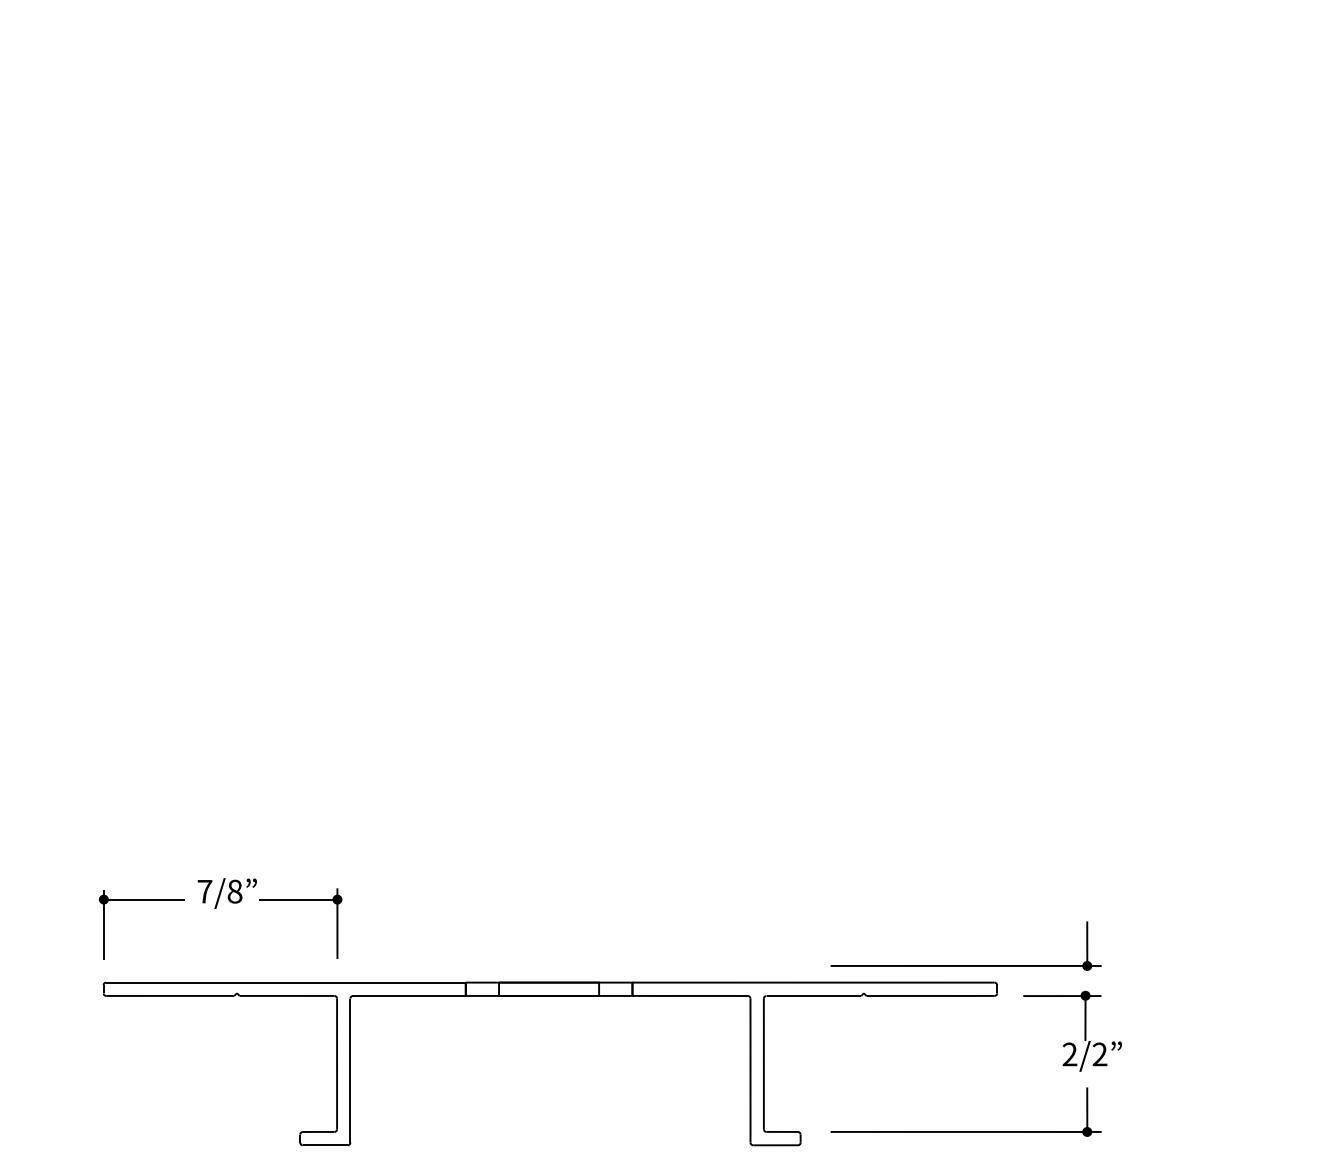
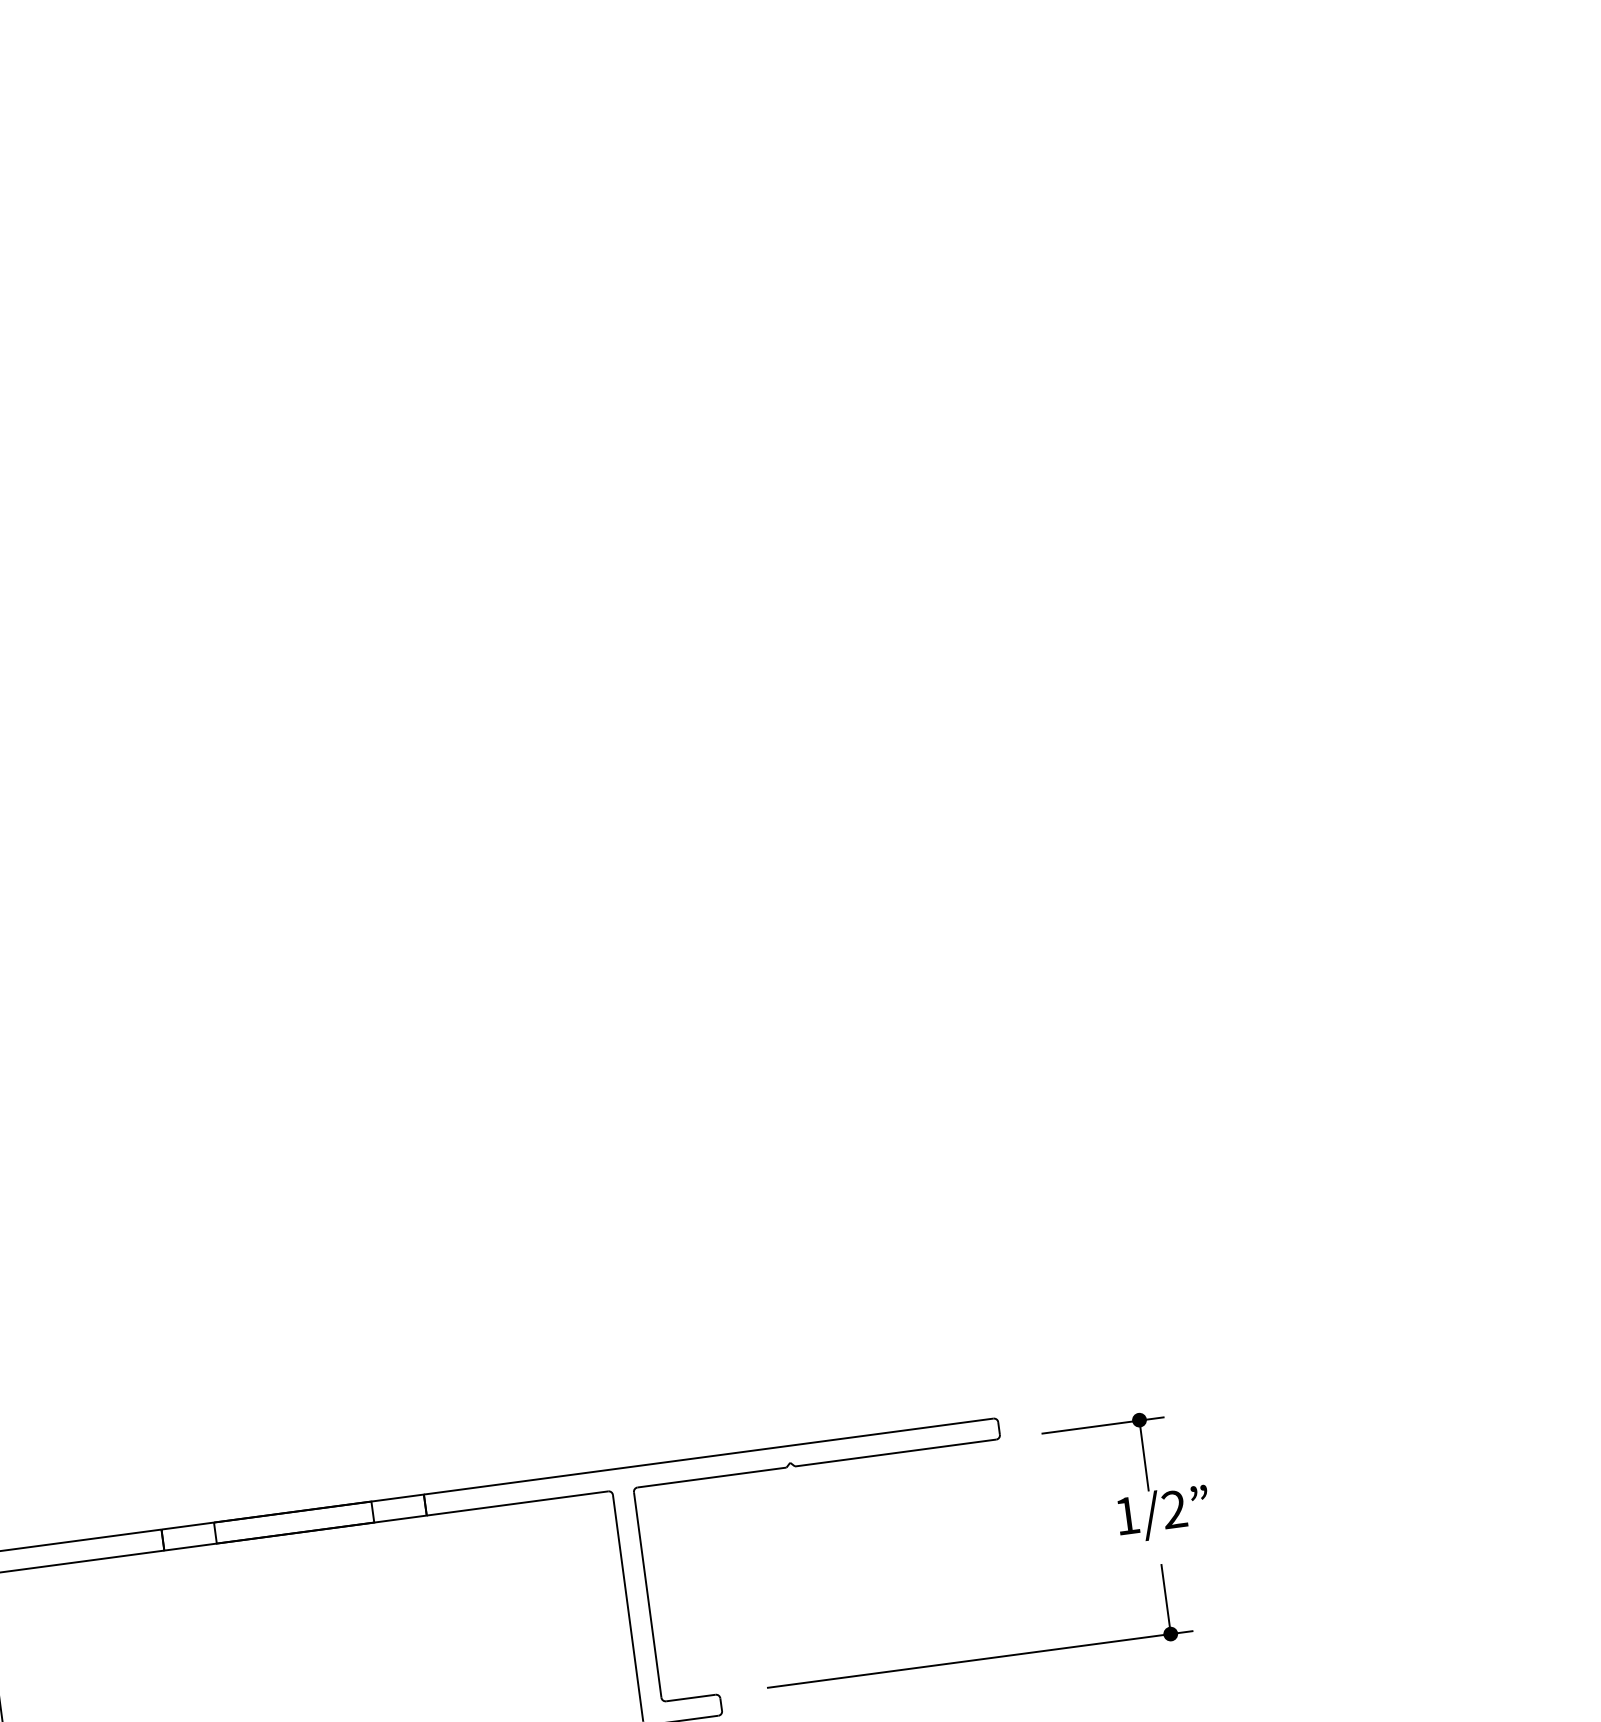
part: (965, 965) -> (944, 1397), removed
text: (1069, 1054) -> (1126, 1515), 2/2 -> 1/2

